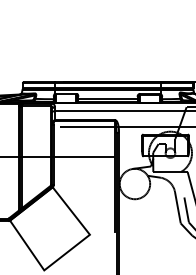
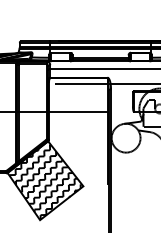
hatch: (50, 229) -> (46, 181), added

